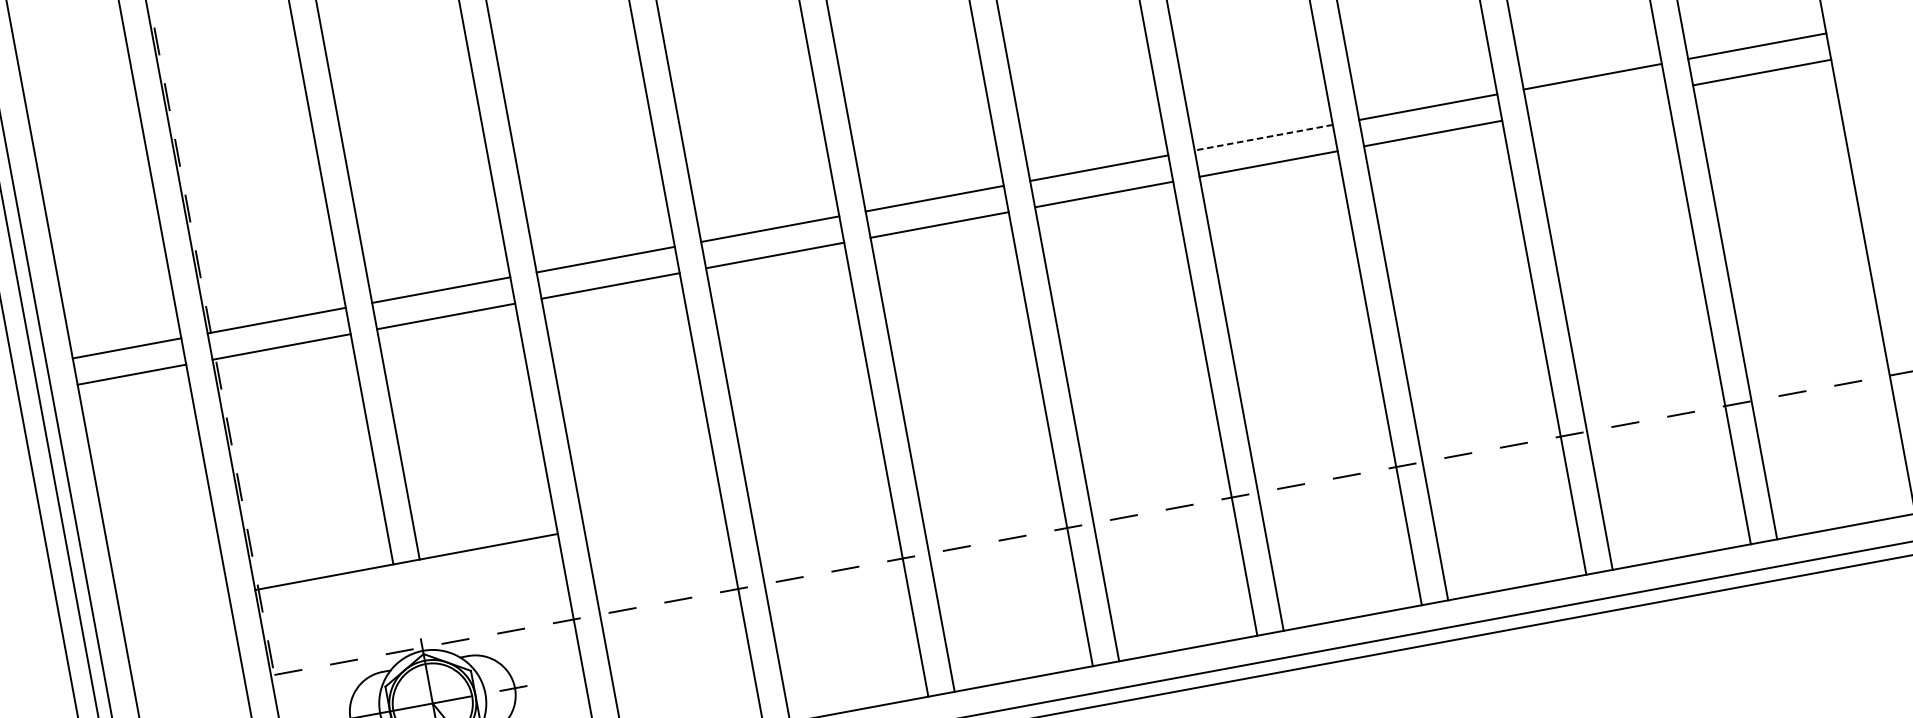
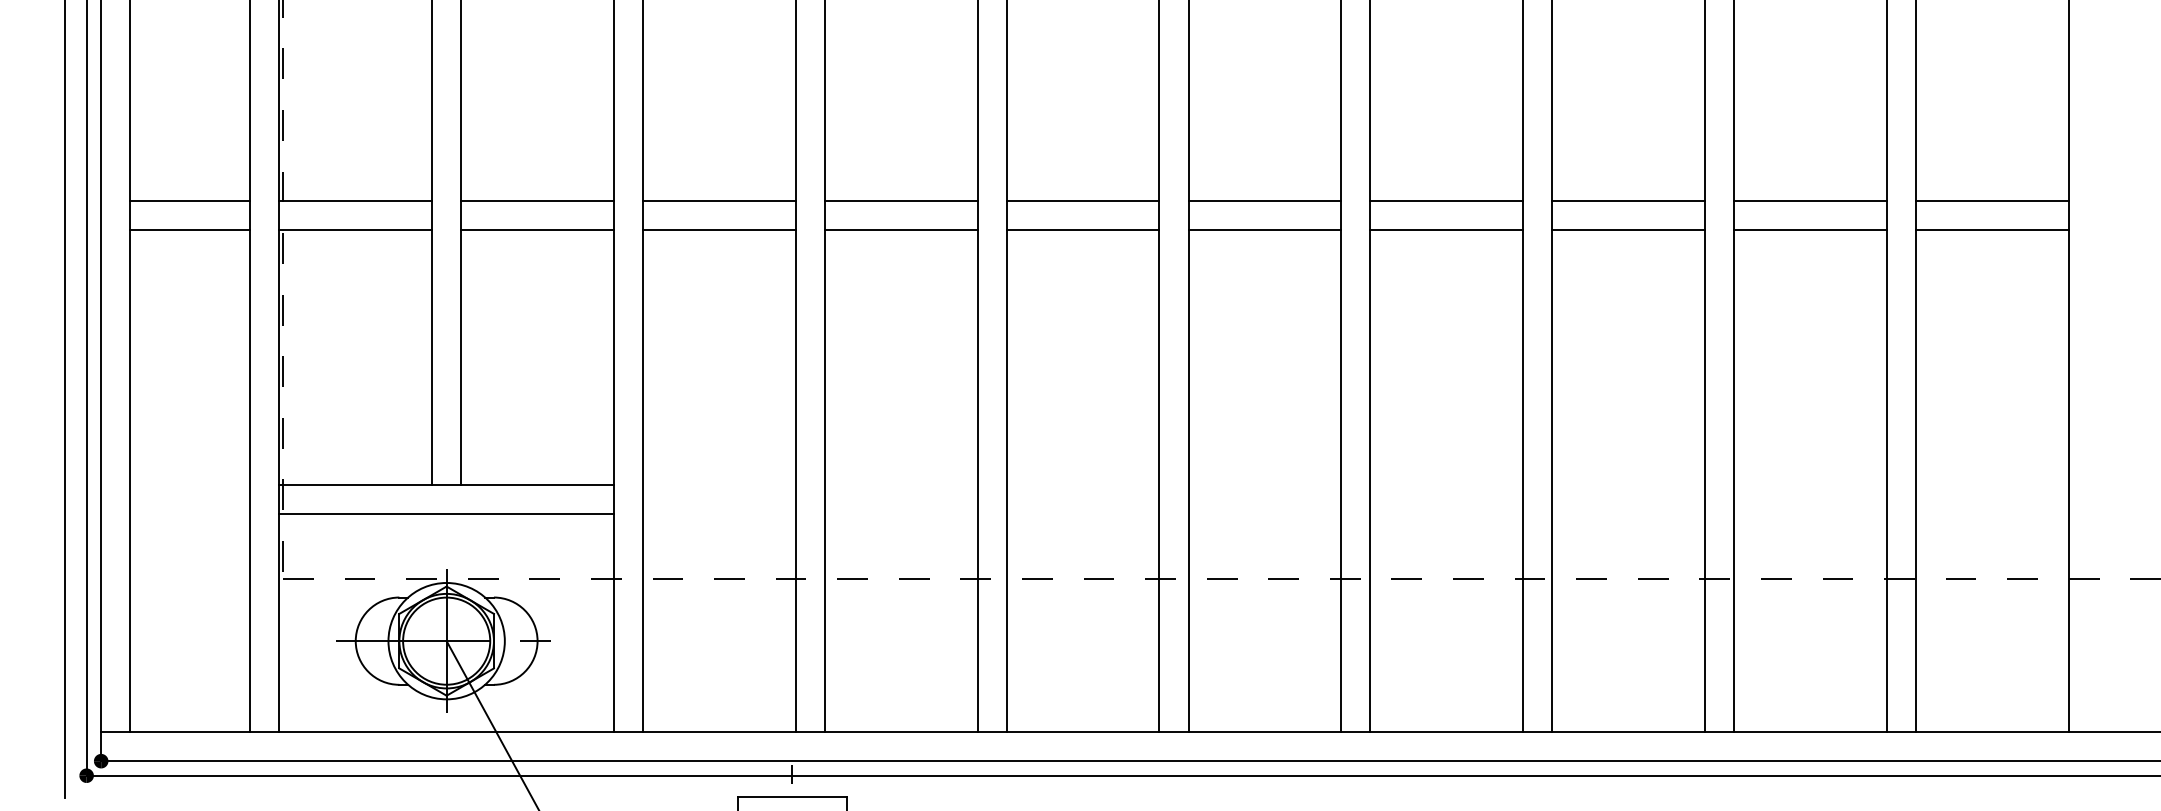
line: (1597, 103) -> (1810, 230), added
line: (1263, 138) -> (1446, 201), dashed -> solid
line: (411, 588) -> (446, 513), added

